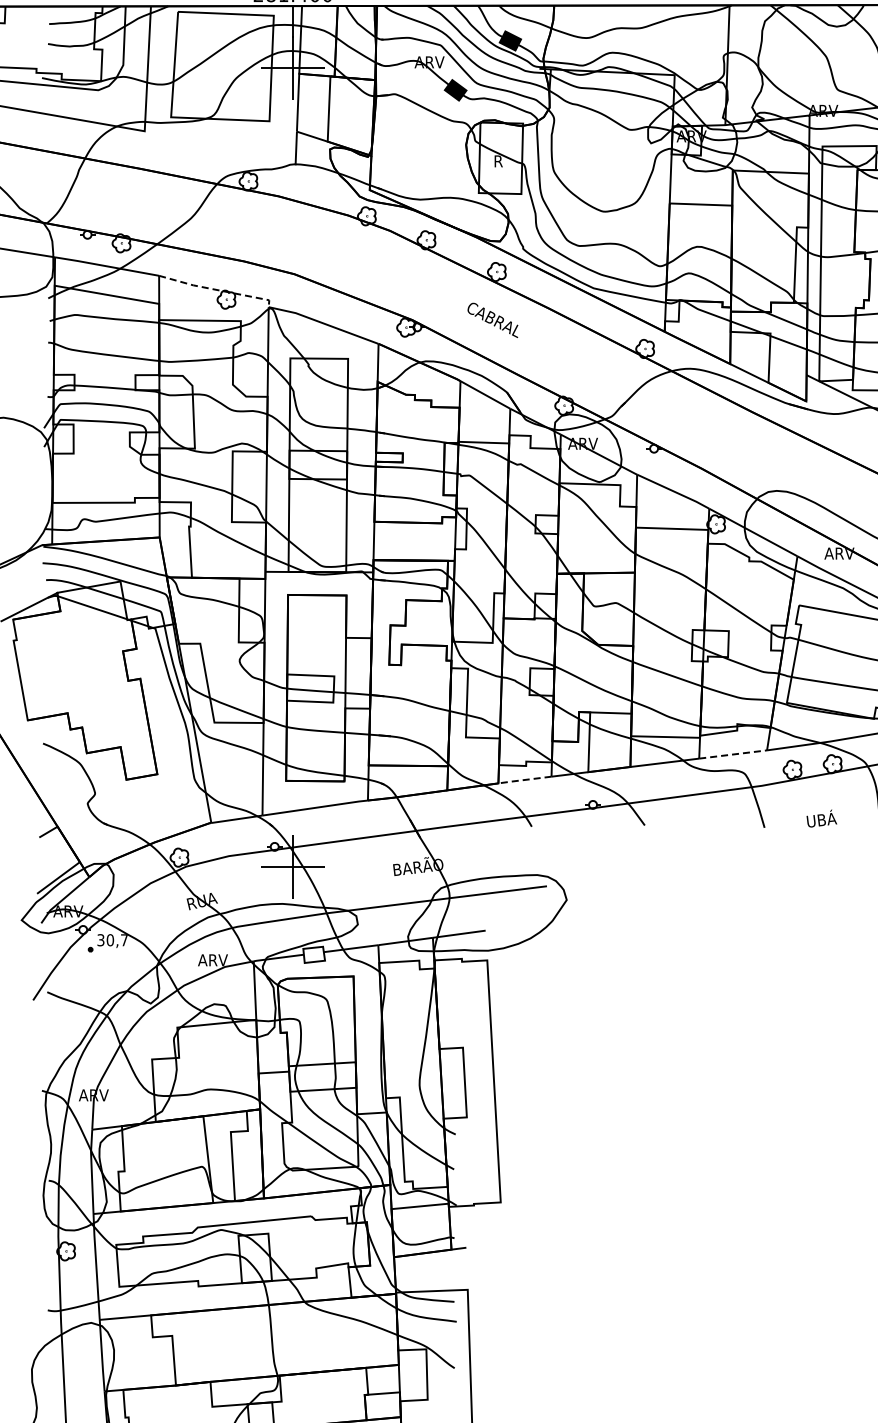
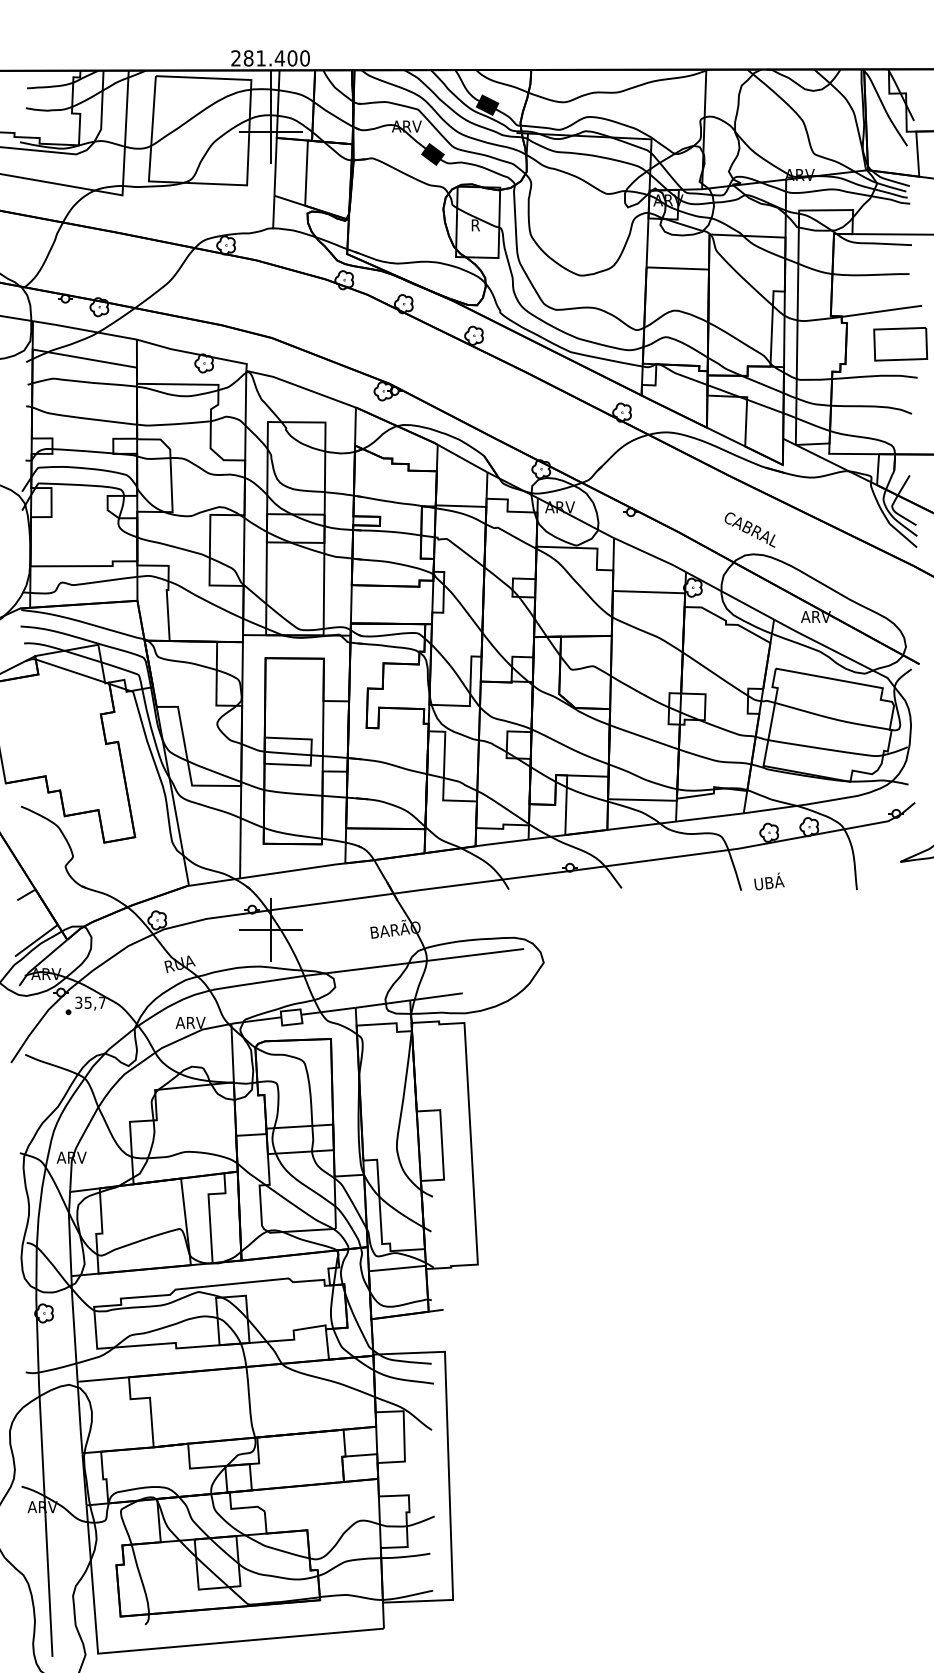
line: (217, 289) -> (195, 353), dashed -> solid
text: (492, 319) -> (749, 529), moved
line: (733, 754) -> (710, 817), dashed -> solid
line: (524, 779) -> (501, 842), dashed -> solid
text: (821, 818) -> (769, 881), moved
text: (109, 939) -> (87, 1002), 30,7 -> 35,7

